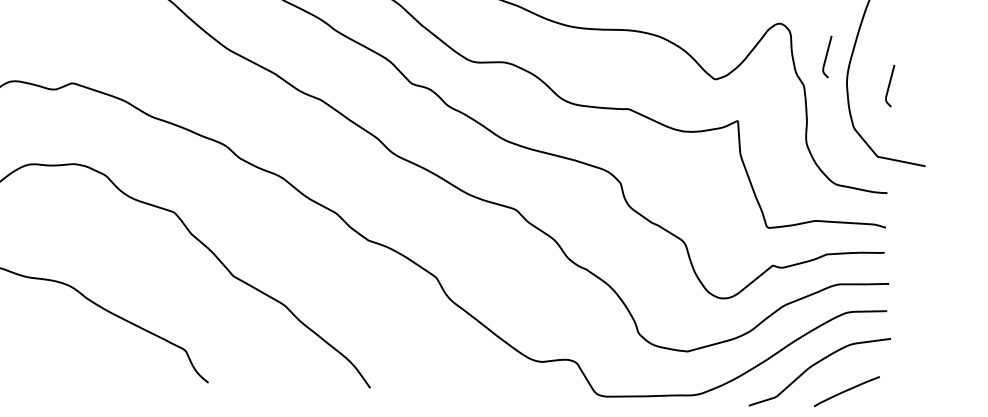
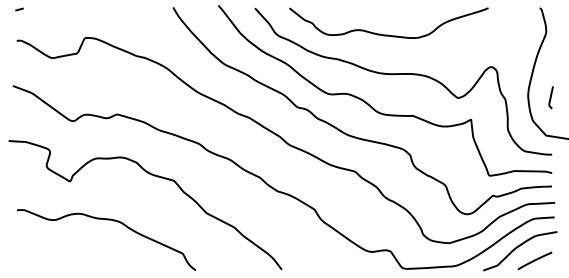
curve: (826, 56) -> (516, 83), removed

